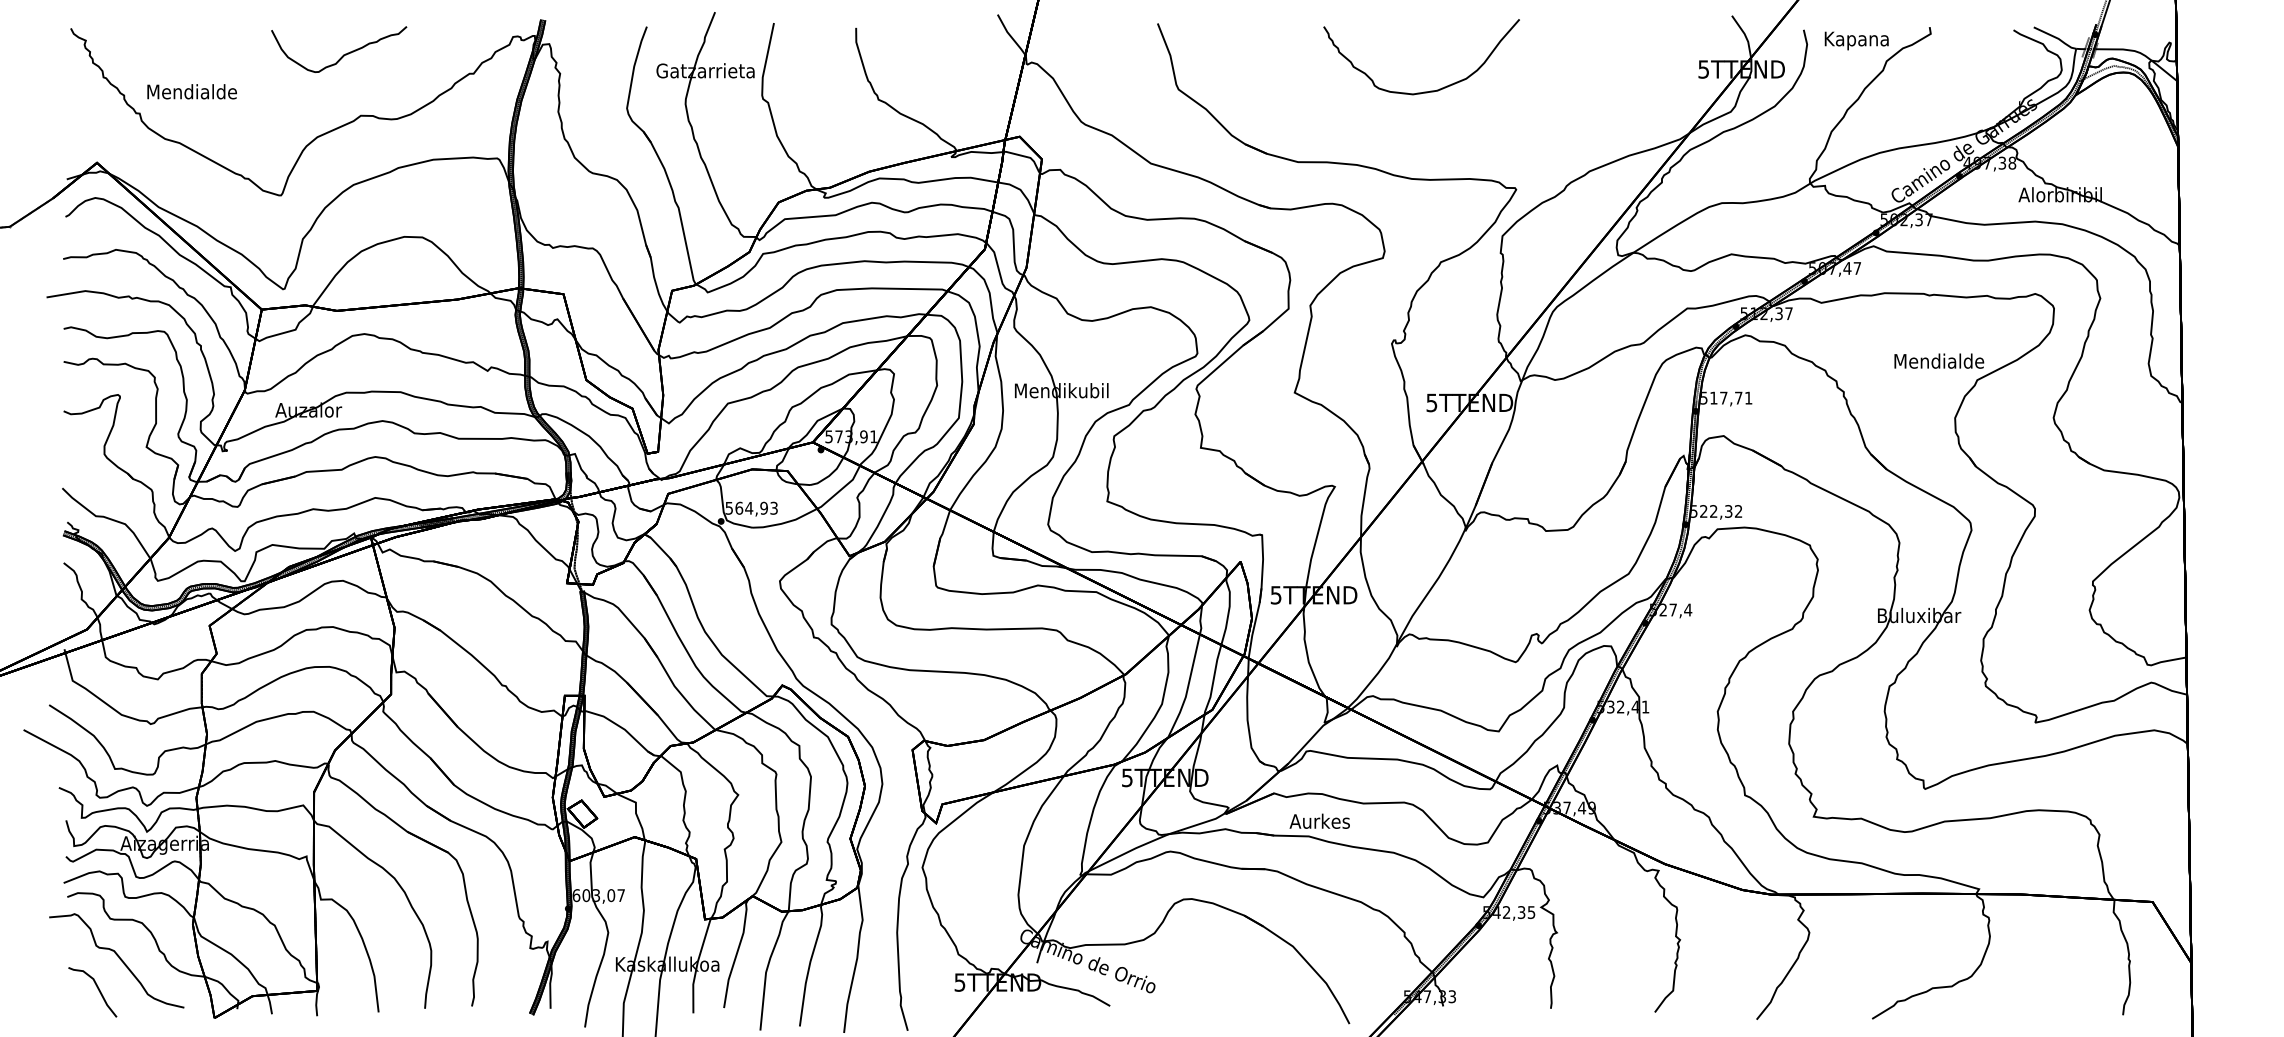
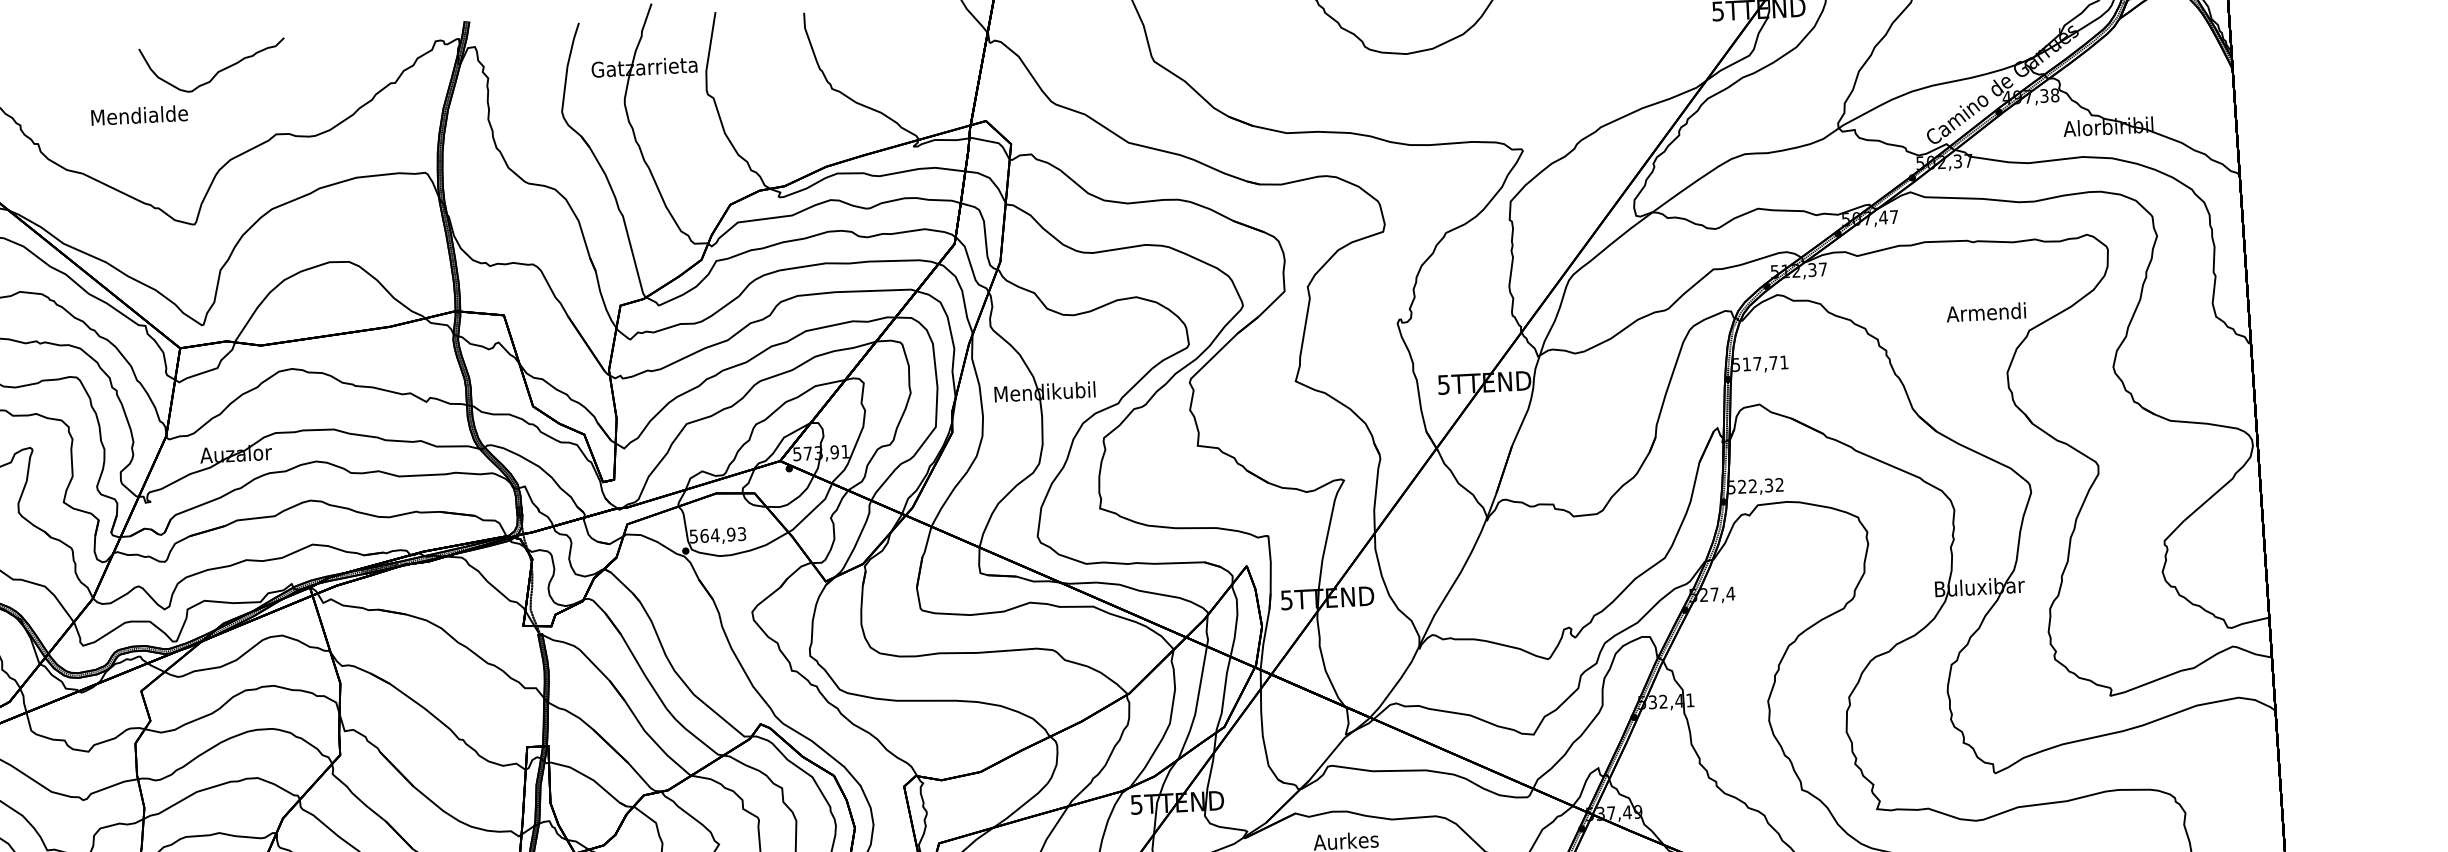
curve: (343, 54) -> (217, 71), moved
text: (191, 91) -> (138, 115), moved
text: (1939, 360) -> (1987, 311), Mendialde -> Armendi

